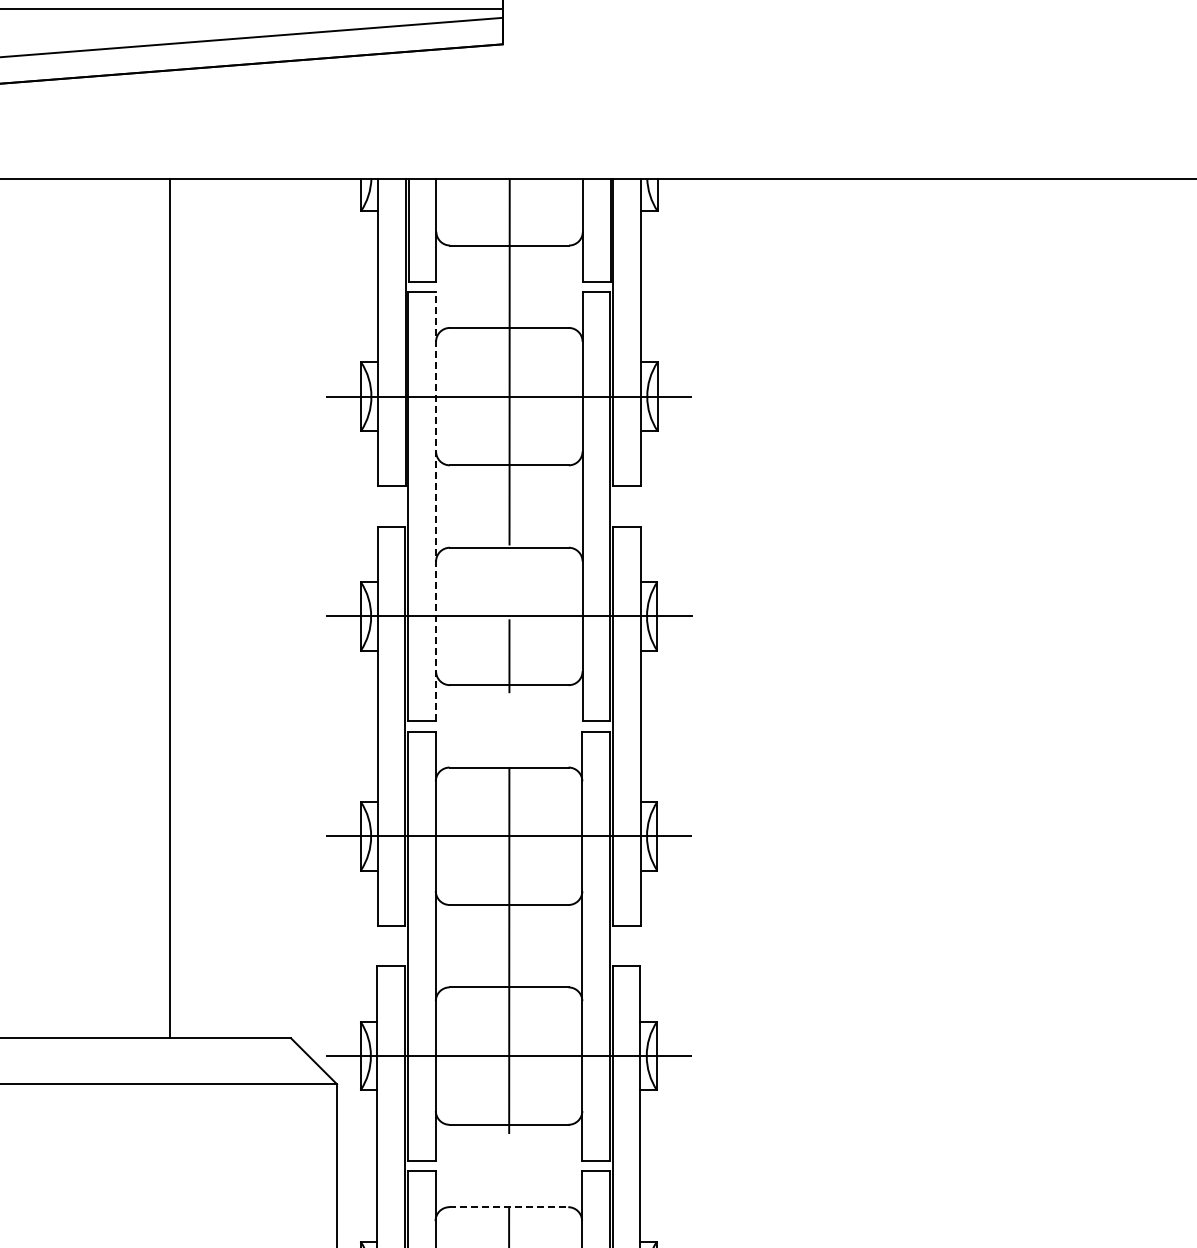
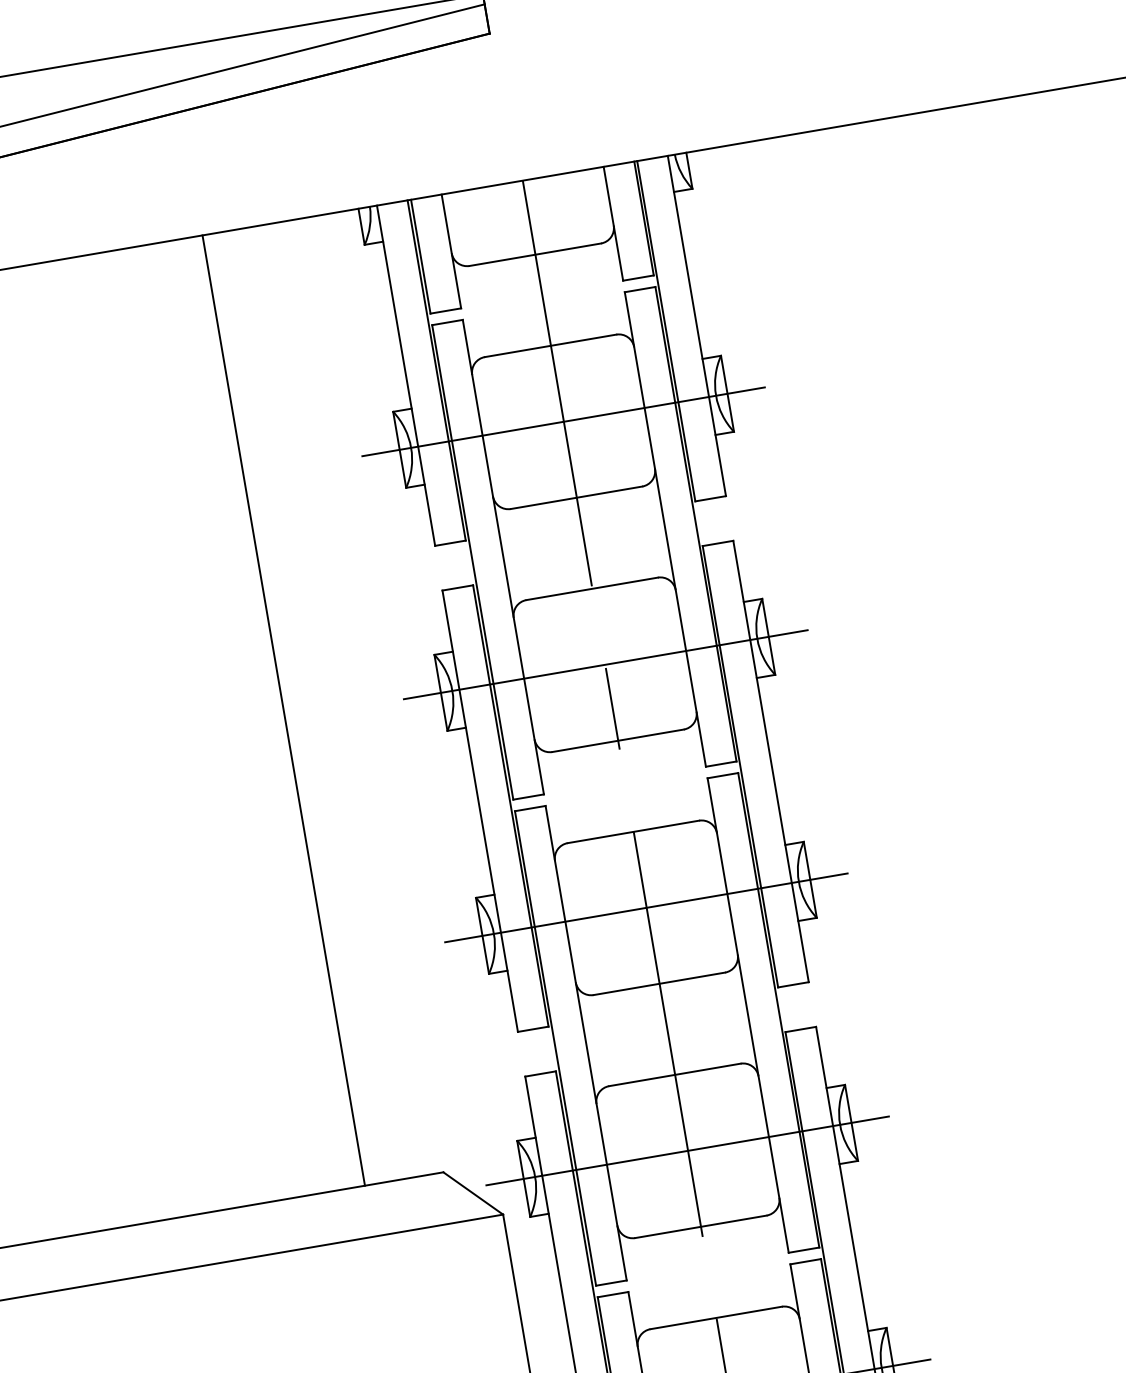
line: (436, 506) -> (503, 557), dashed -> solid
line: (170, 608) -> (284, 710), moved
line: (509, 1207) -> (716, 1318), dashed -> solid

